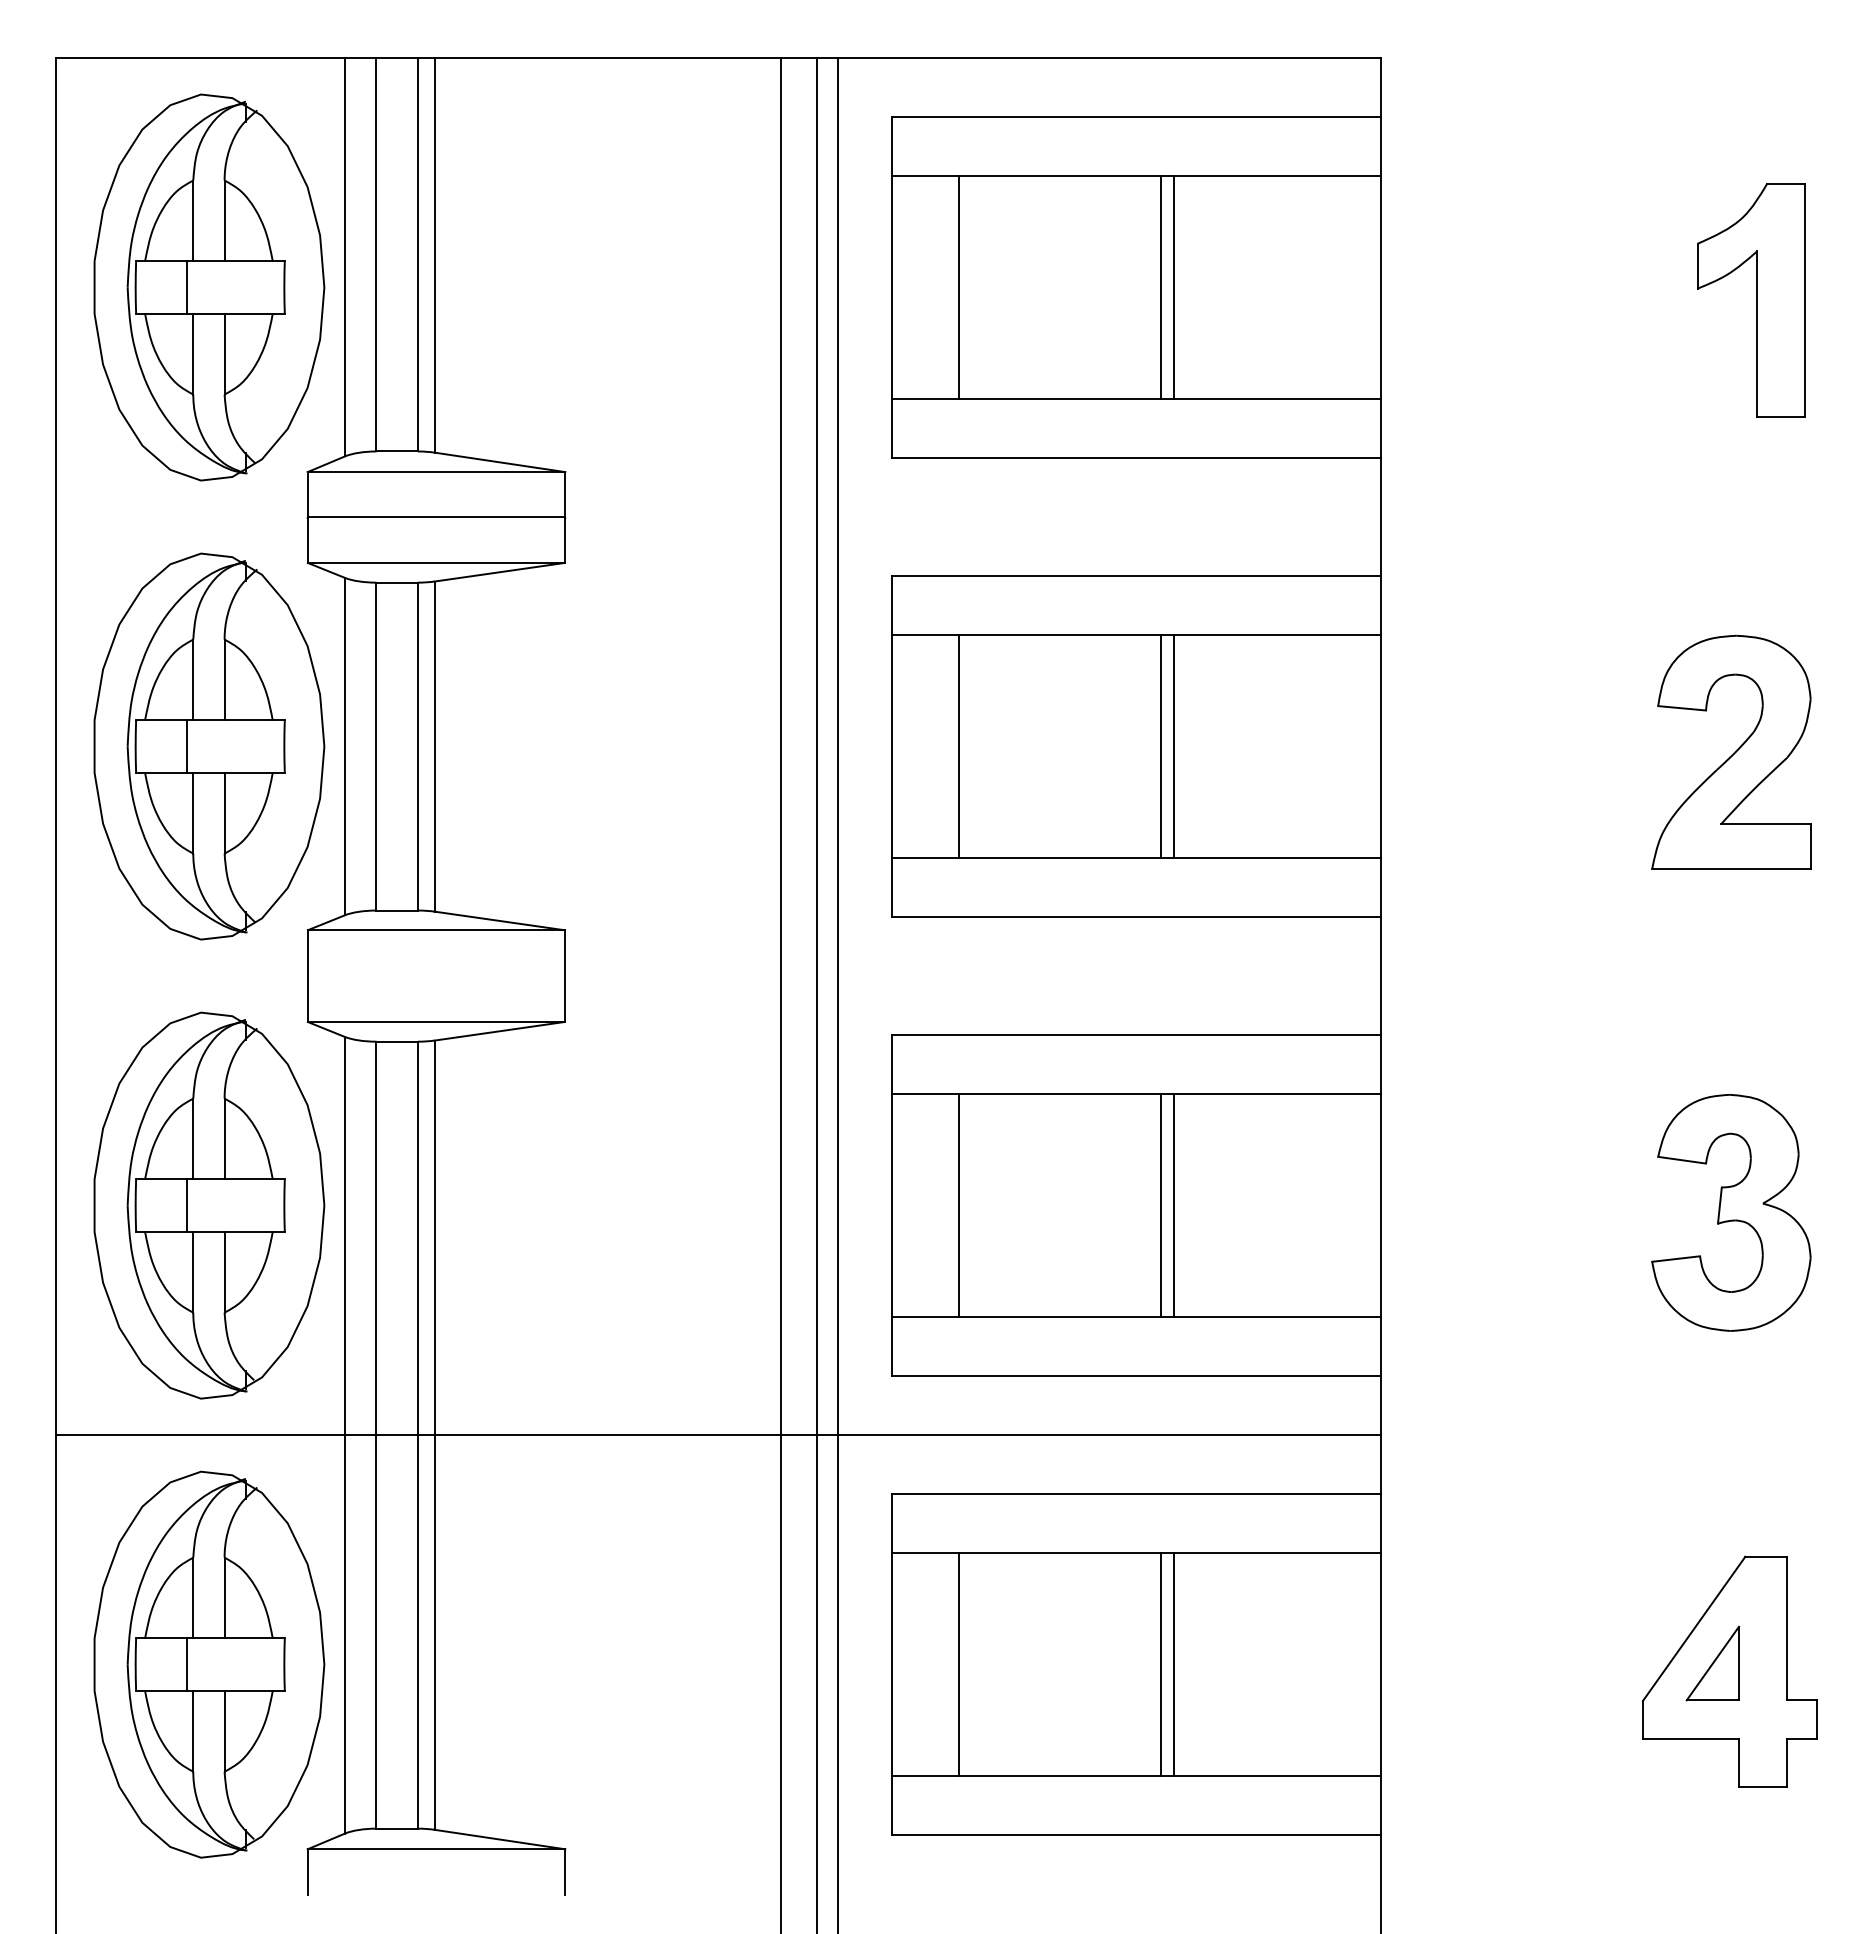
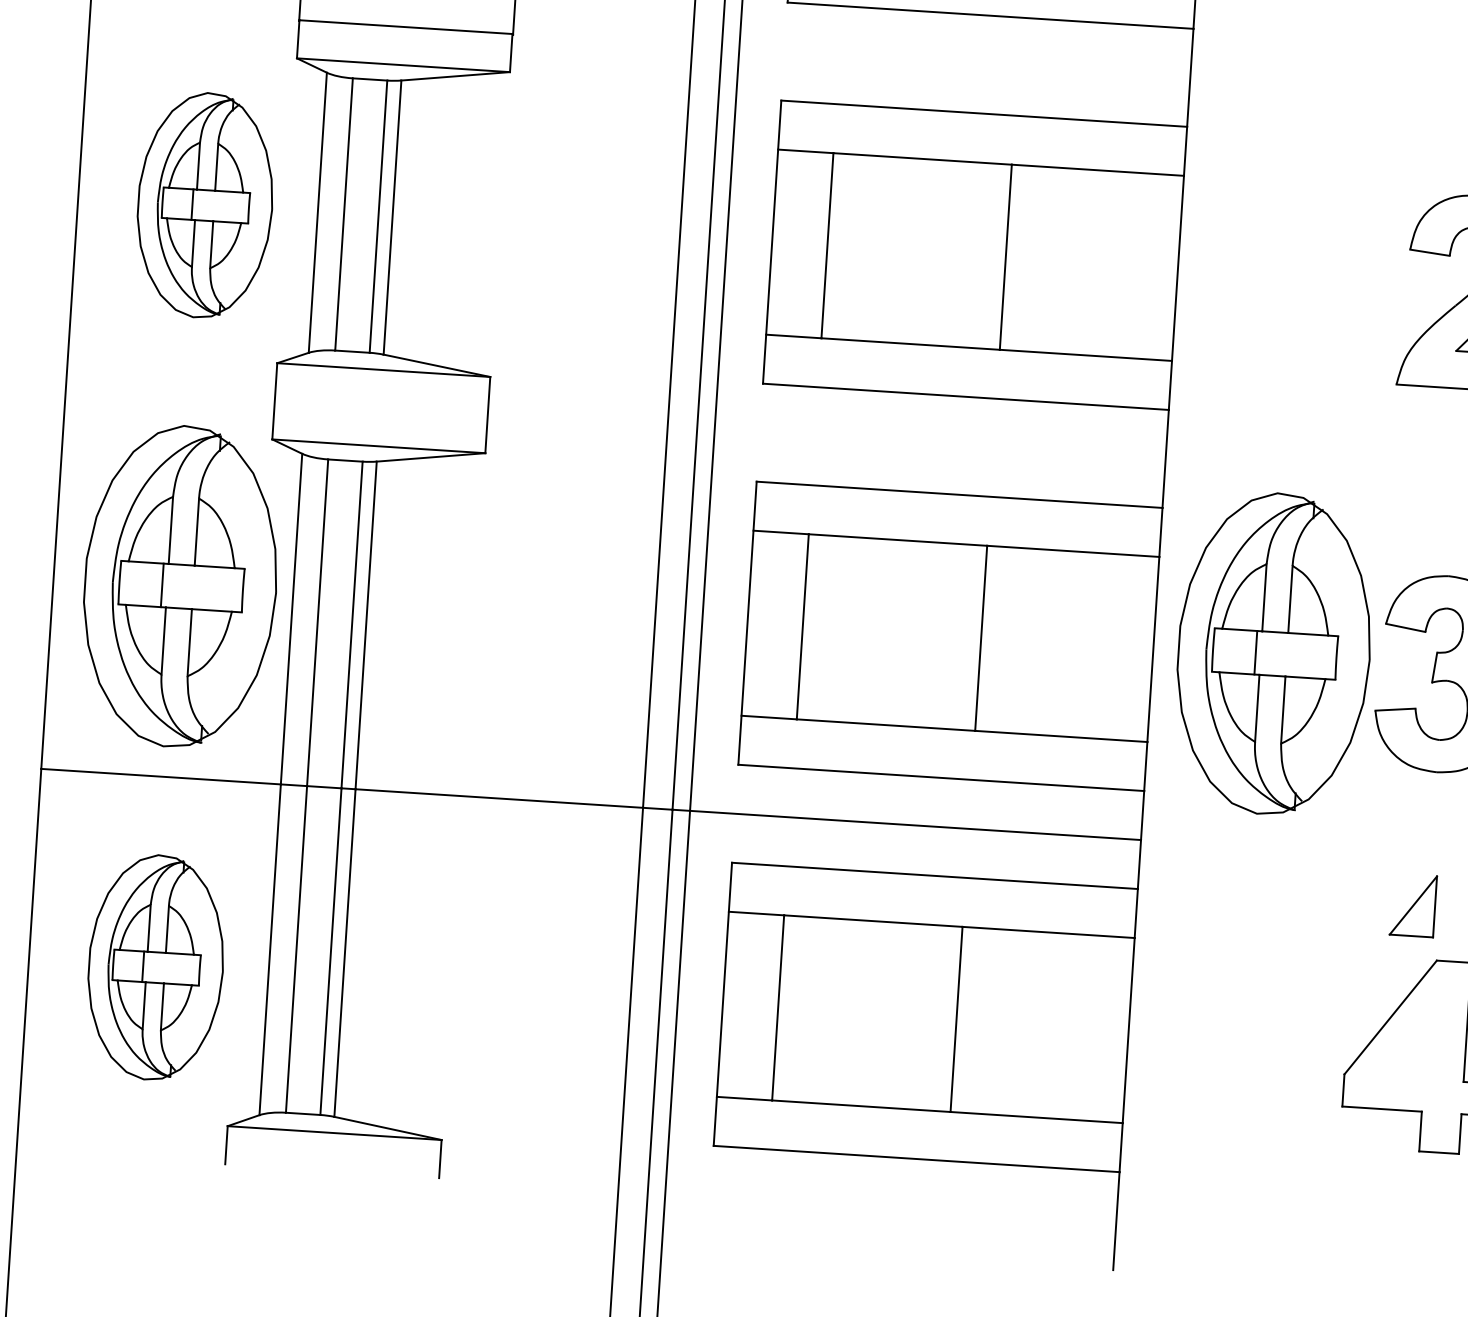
part: (209, 746) -> (205, 205), size x0.7
line: (1161, 746) -> (995, 256), removed
part: (1526, 1201) -> (1274, 653), added
line: (1161, 1205) -> (971, 637), removed
part: (1712, 1663) -> (1413, 905), moved
part: (209, 1664) -> (156, 967), size x0.7
line: (1161, 1664) -> (946, 1018), removed

